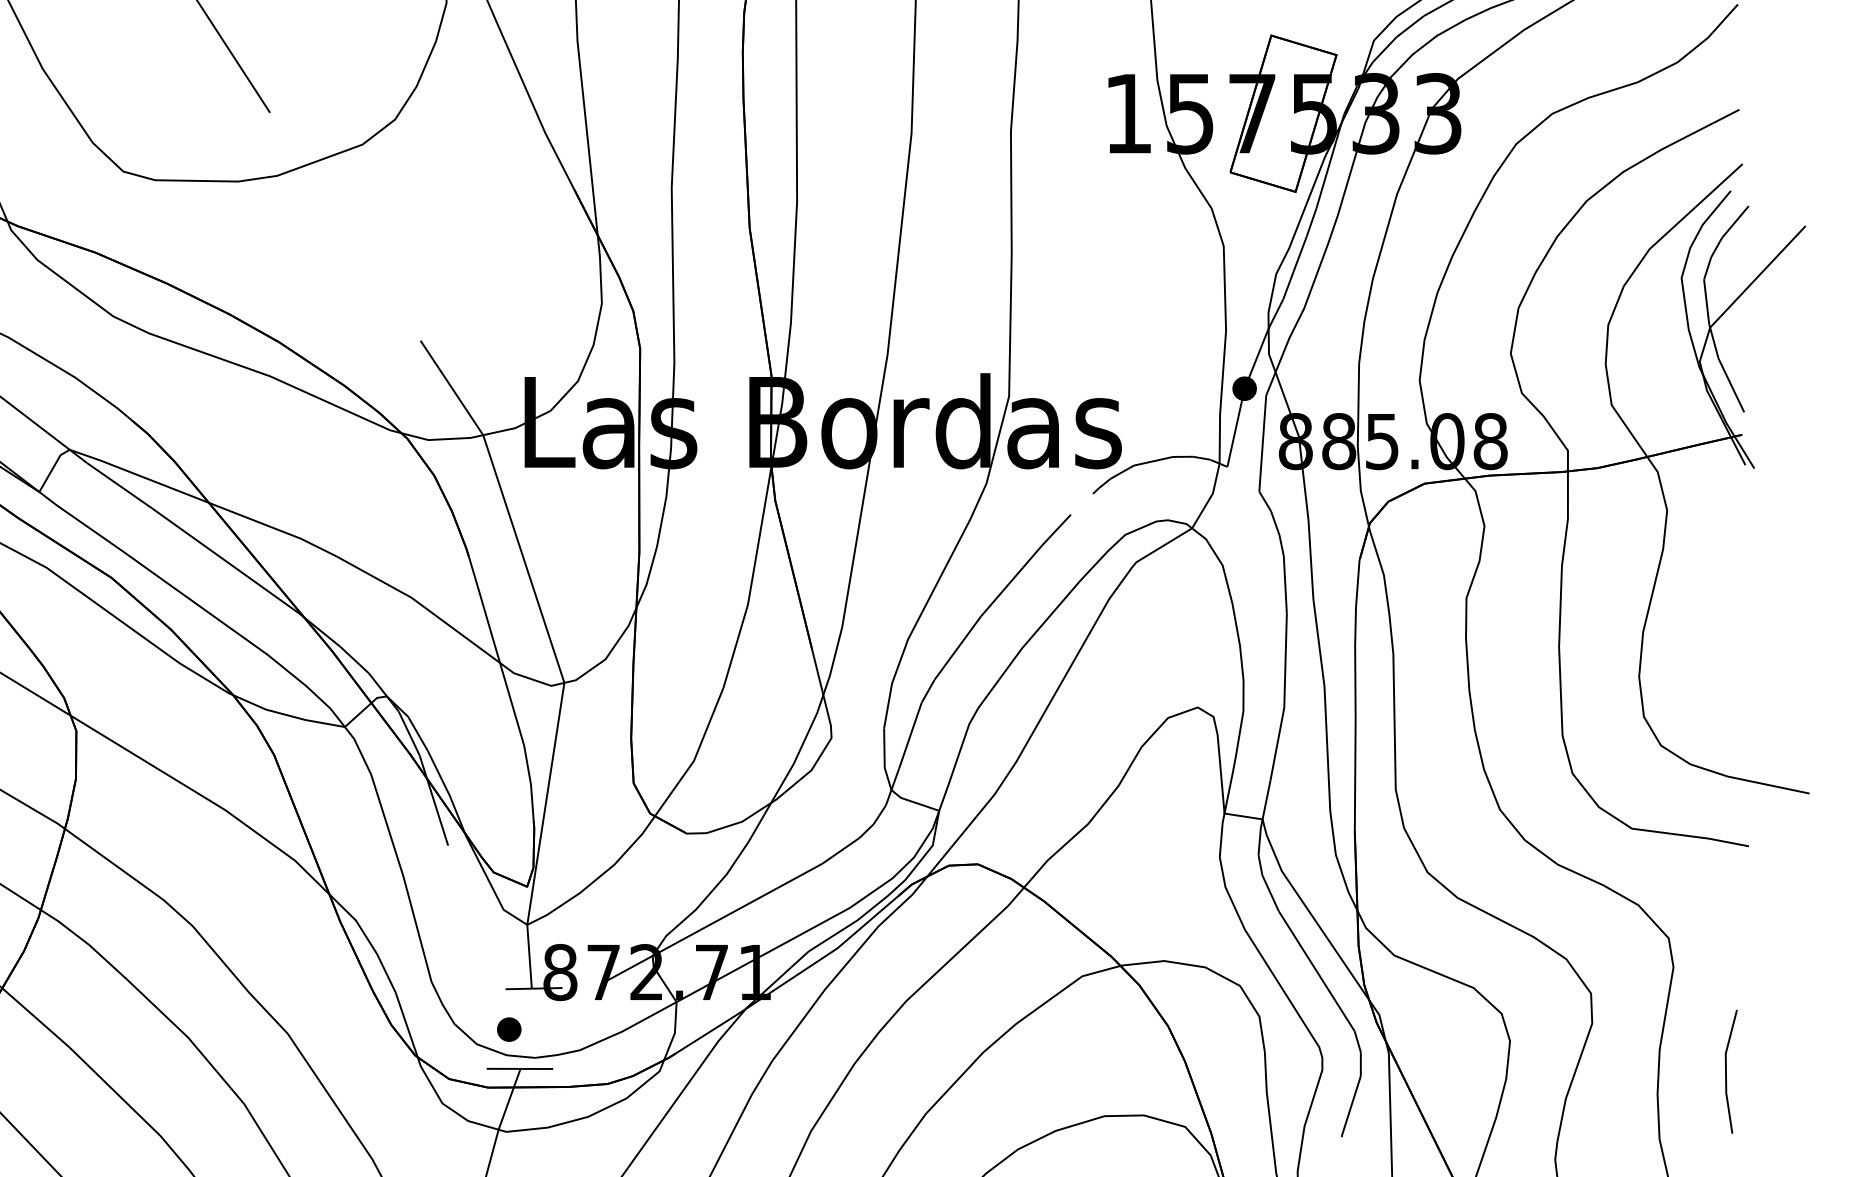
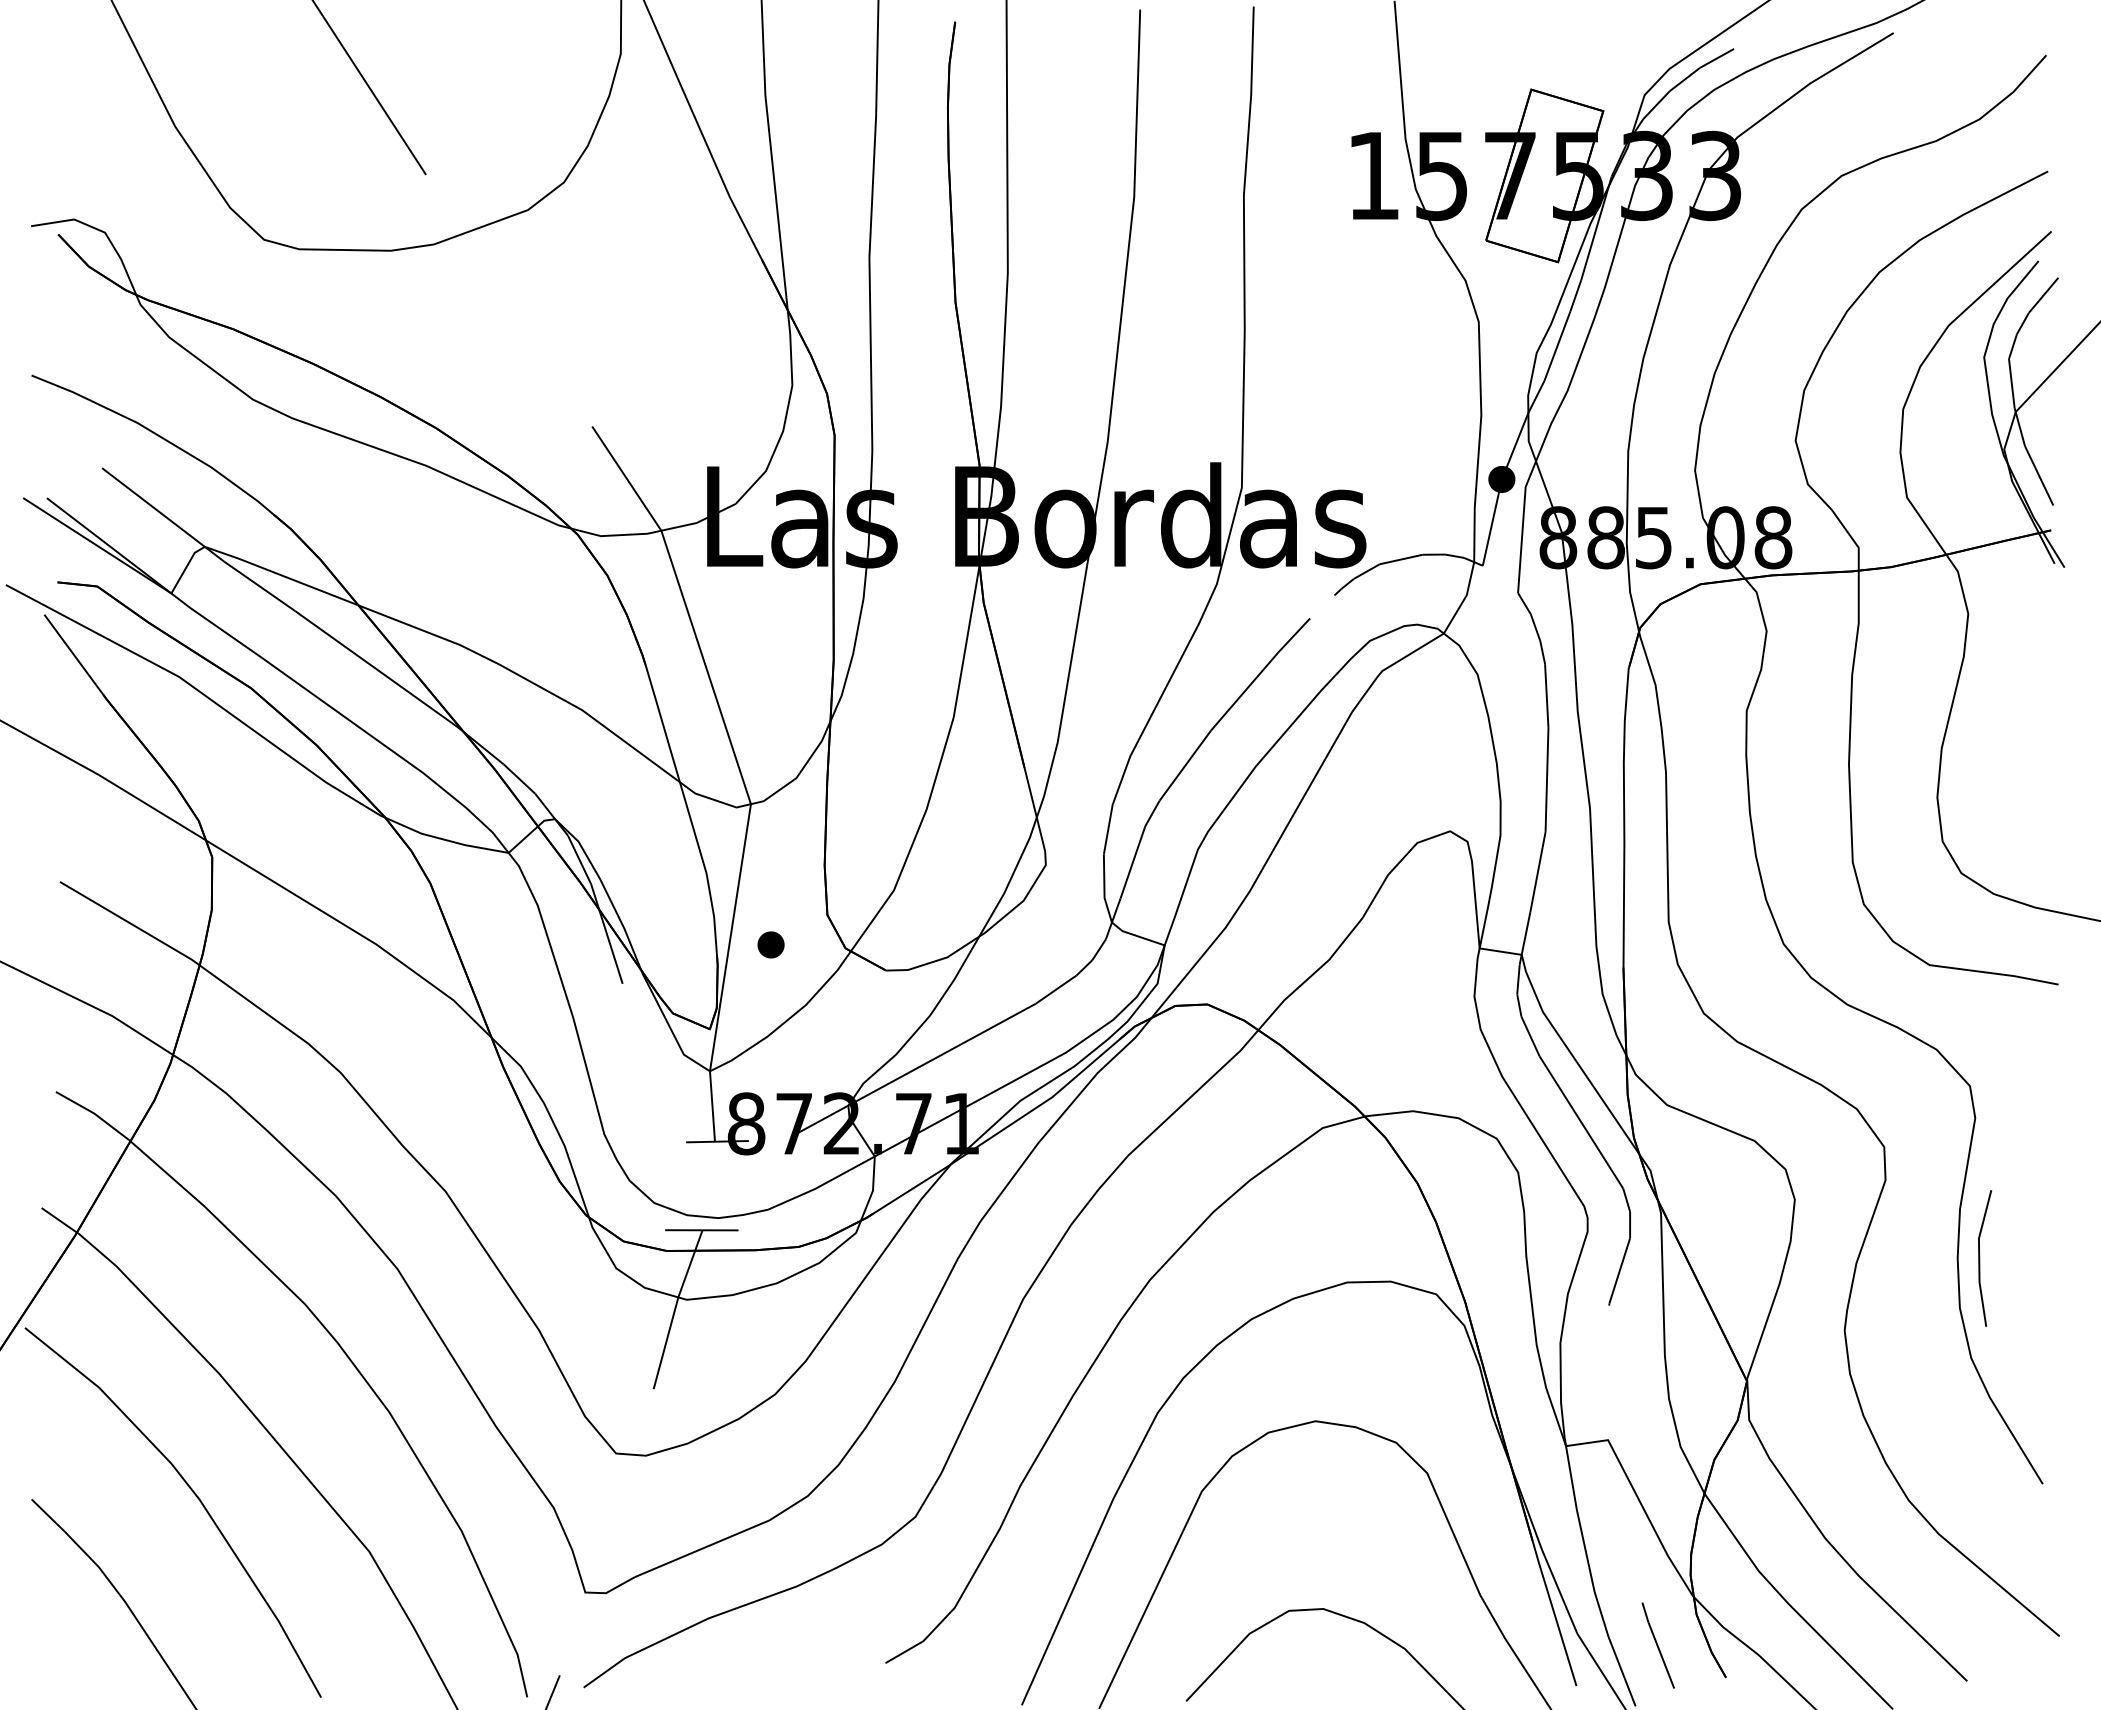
part: (508, 1029) -> (770, 944), moved
line: (1727, 1071) -> (1980, 1258), moved

